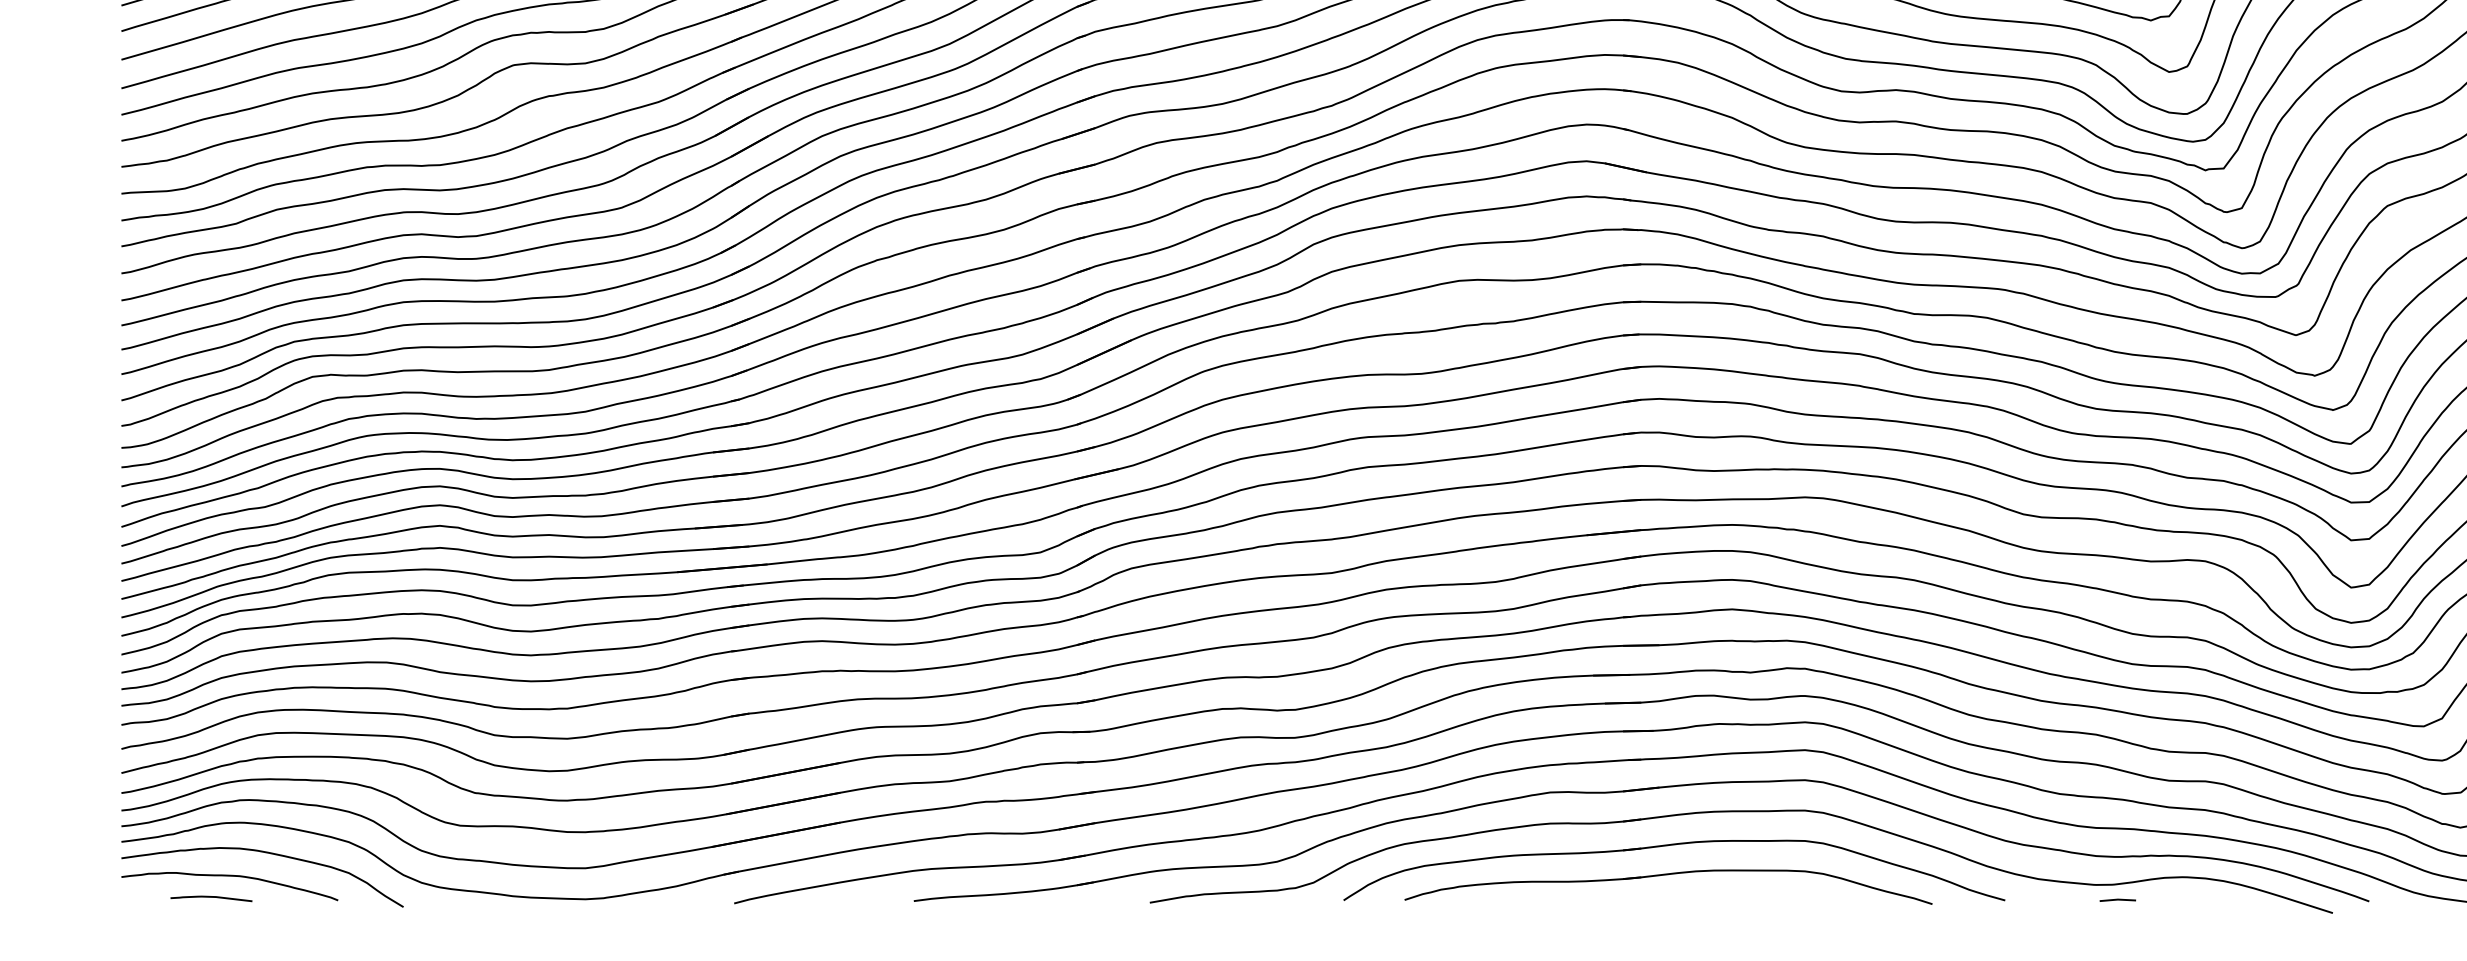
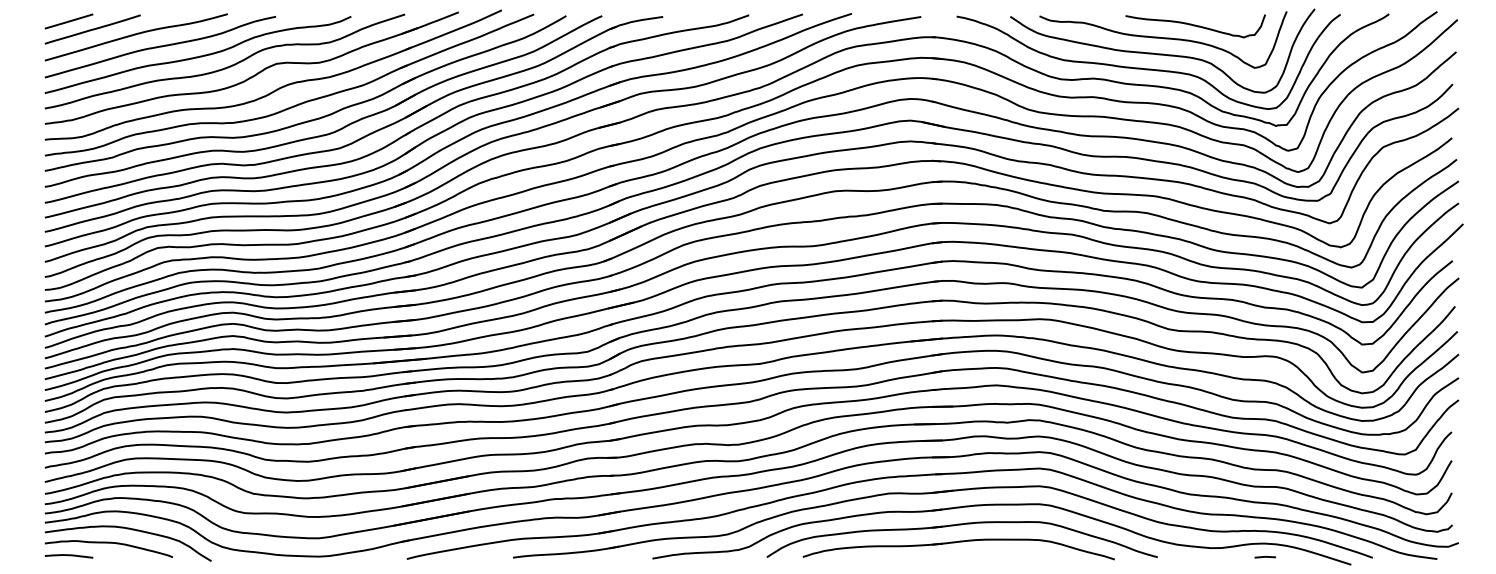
curve: (210, 899) -> (68, 556), moved
line: (2116, 899) -> (1264, 556), moved

